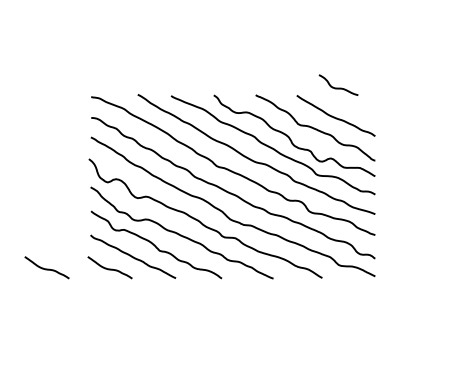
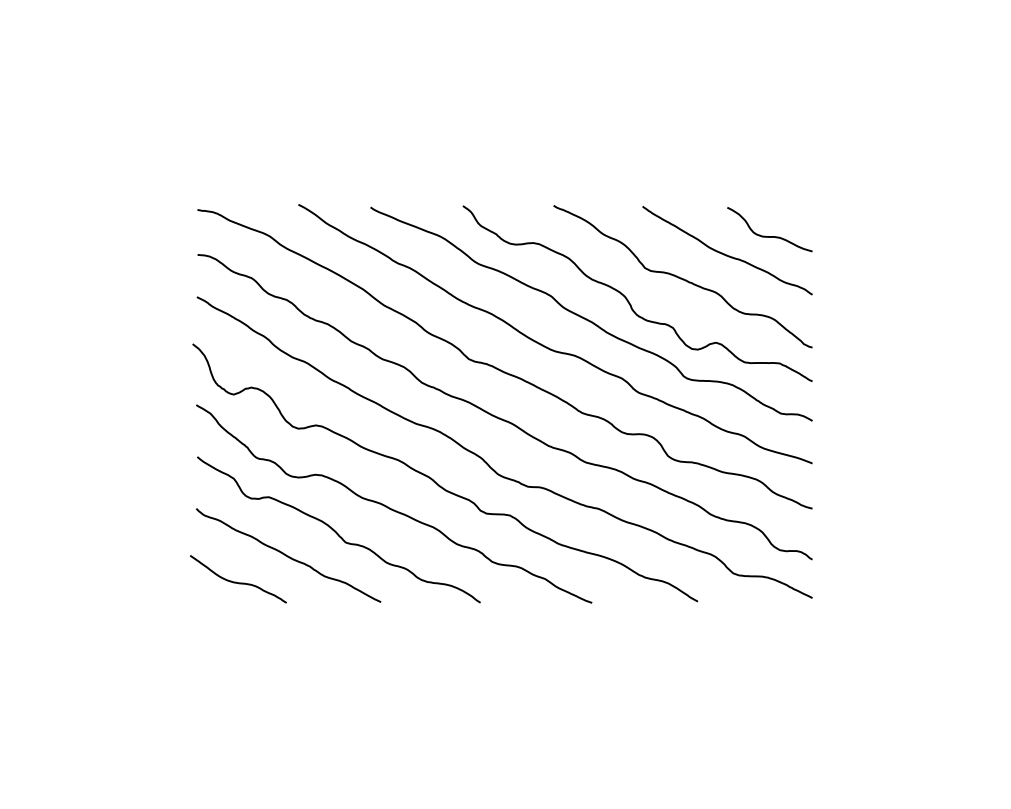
curve: (338, 87) -> (769, 234), moved
curve: (46, 268) -> (100, 580), removed

